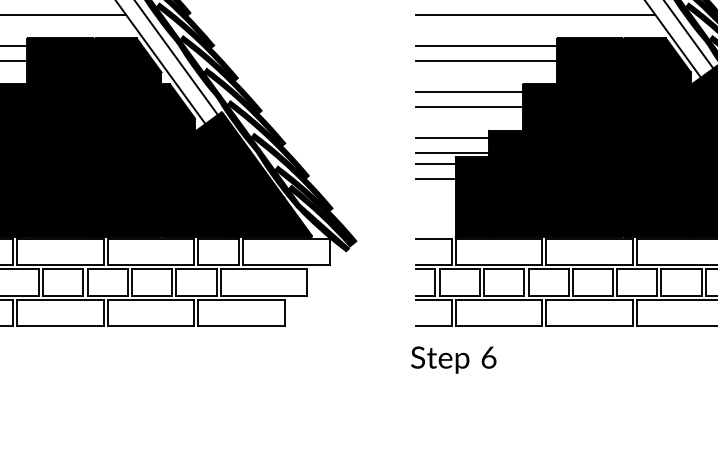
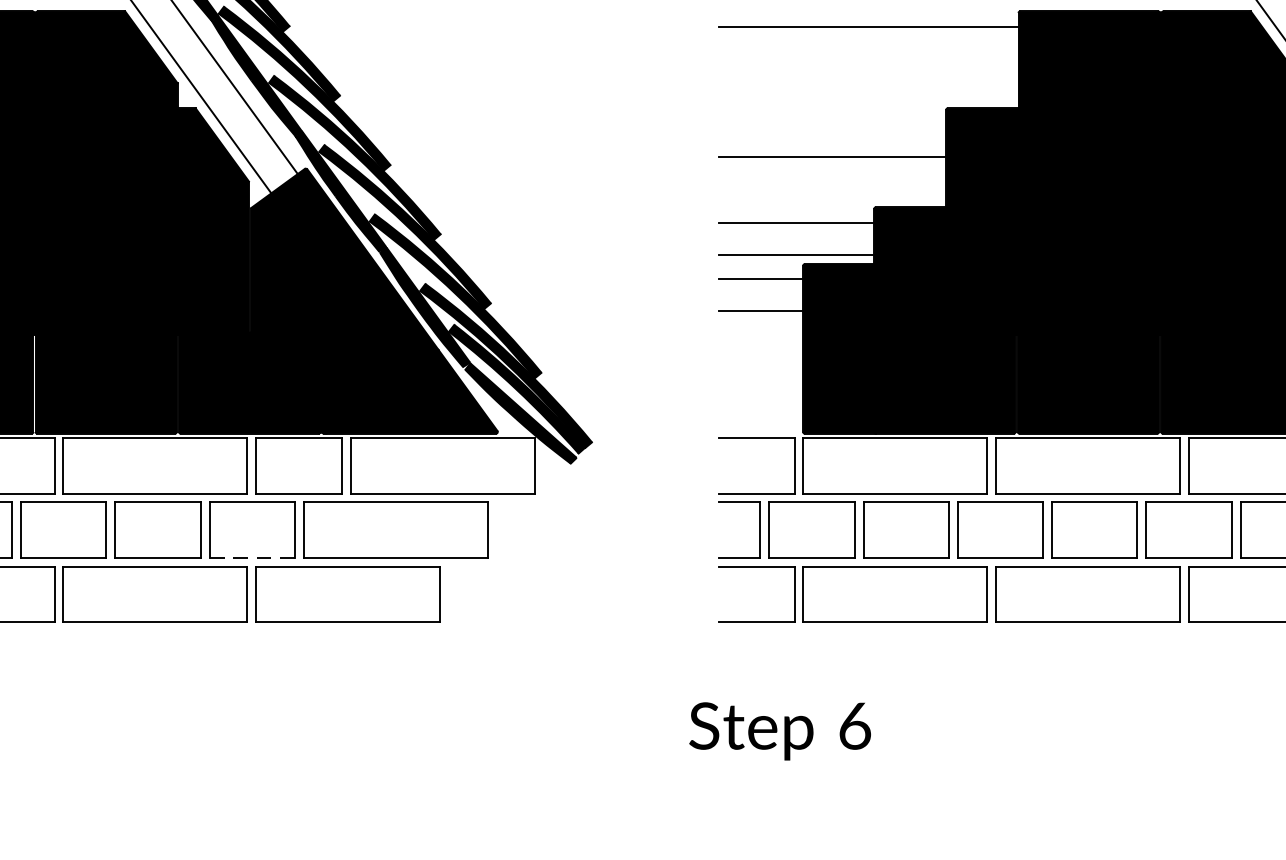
line: (485, 60) -> (866, 58), removed
line: (468, 91) -> (830, 124), removed
line: (196, 295) -> (252, 557), solid -> dashed
text: (453, 359) -> (779, 730), moved

